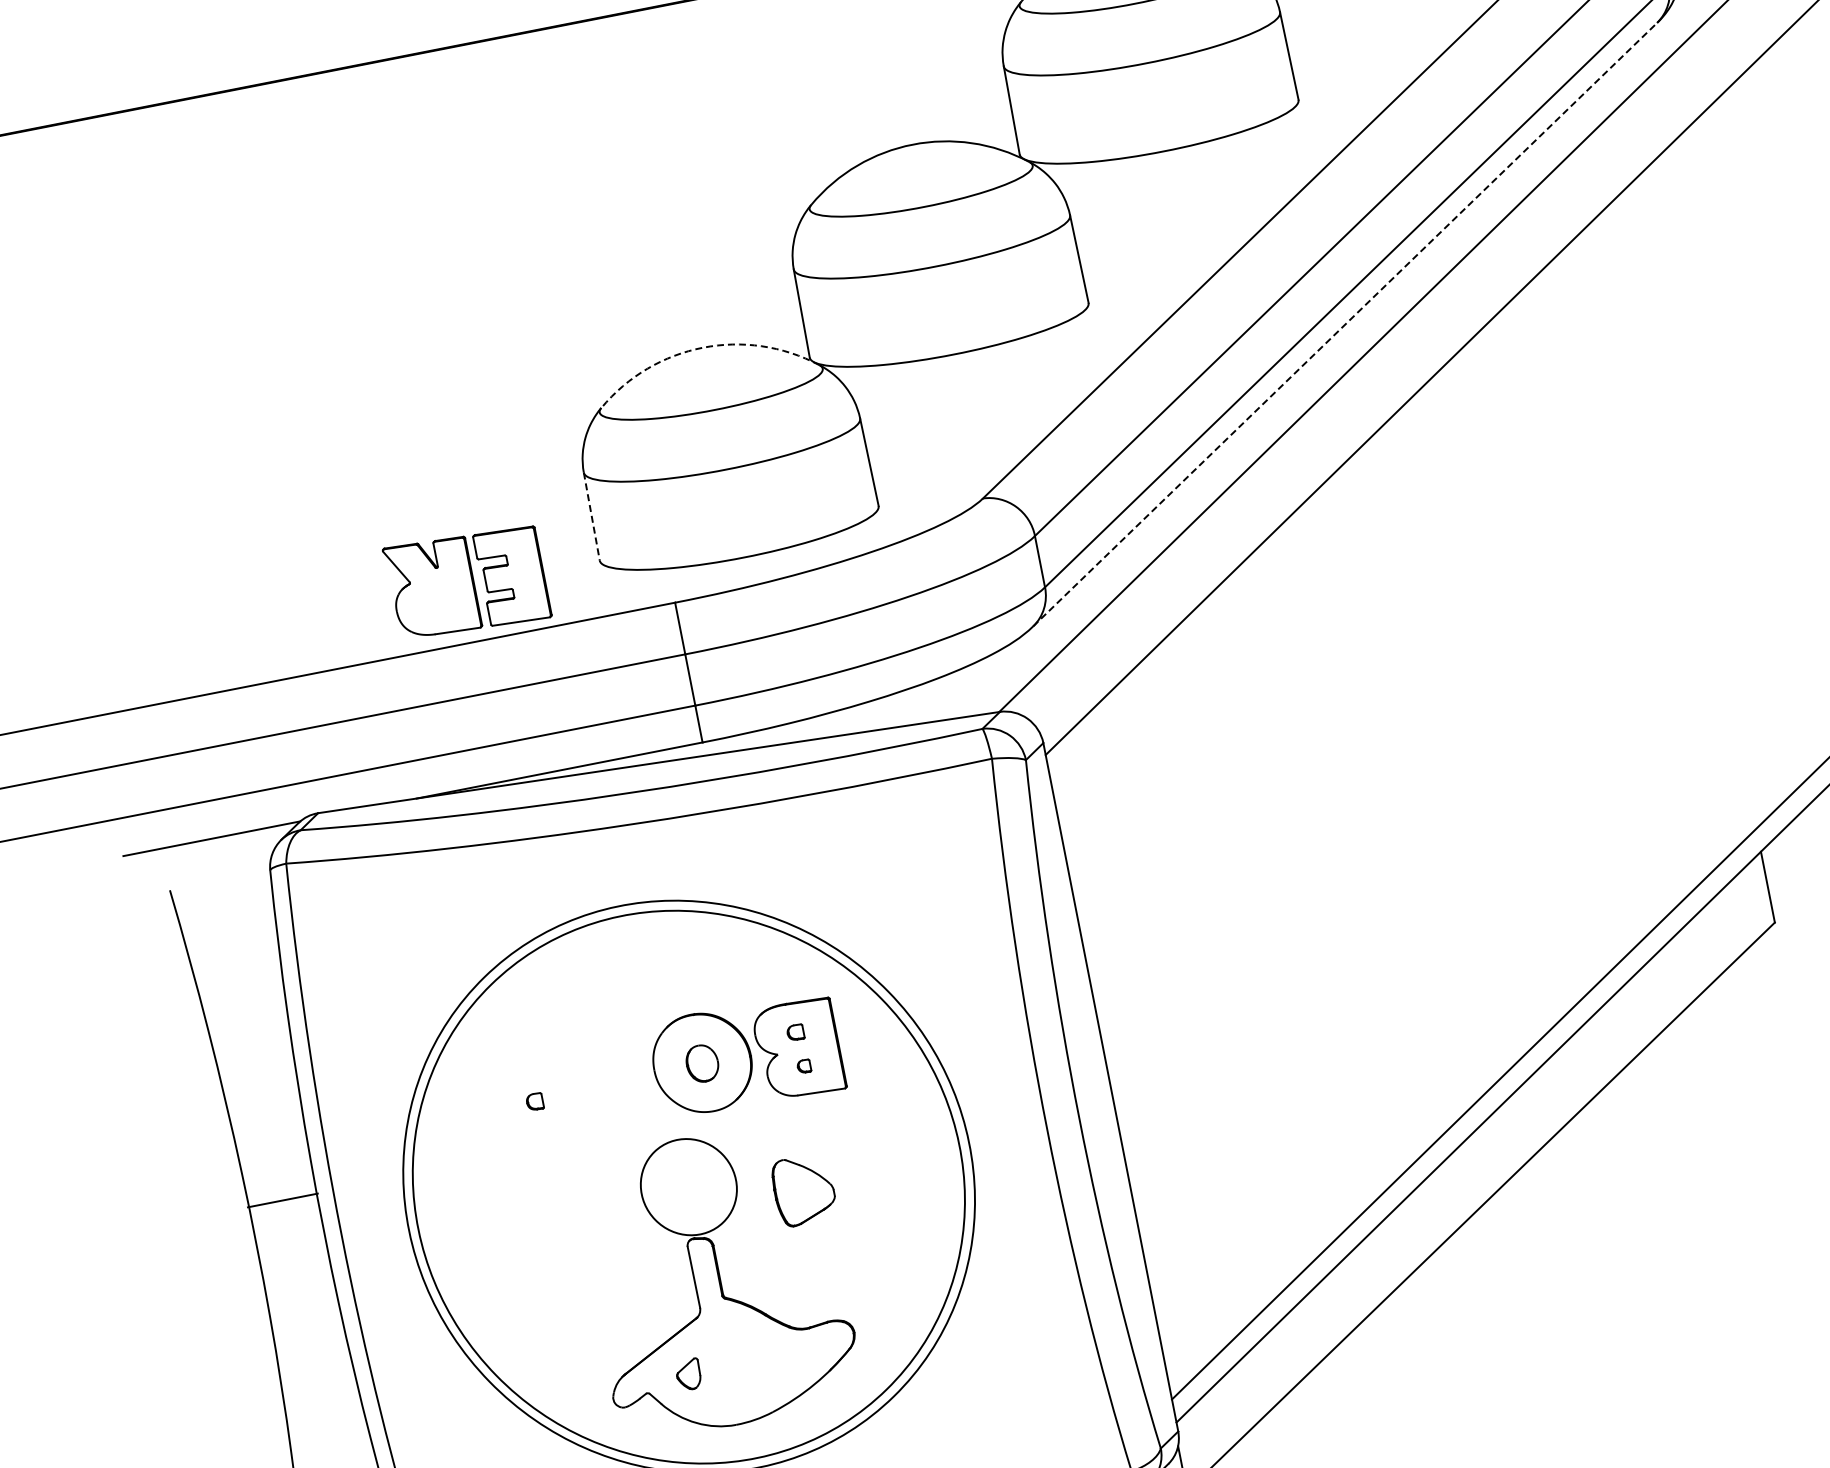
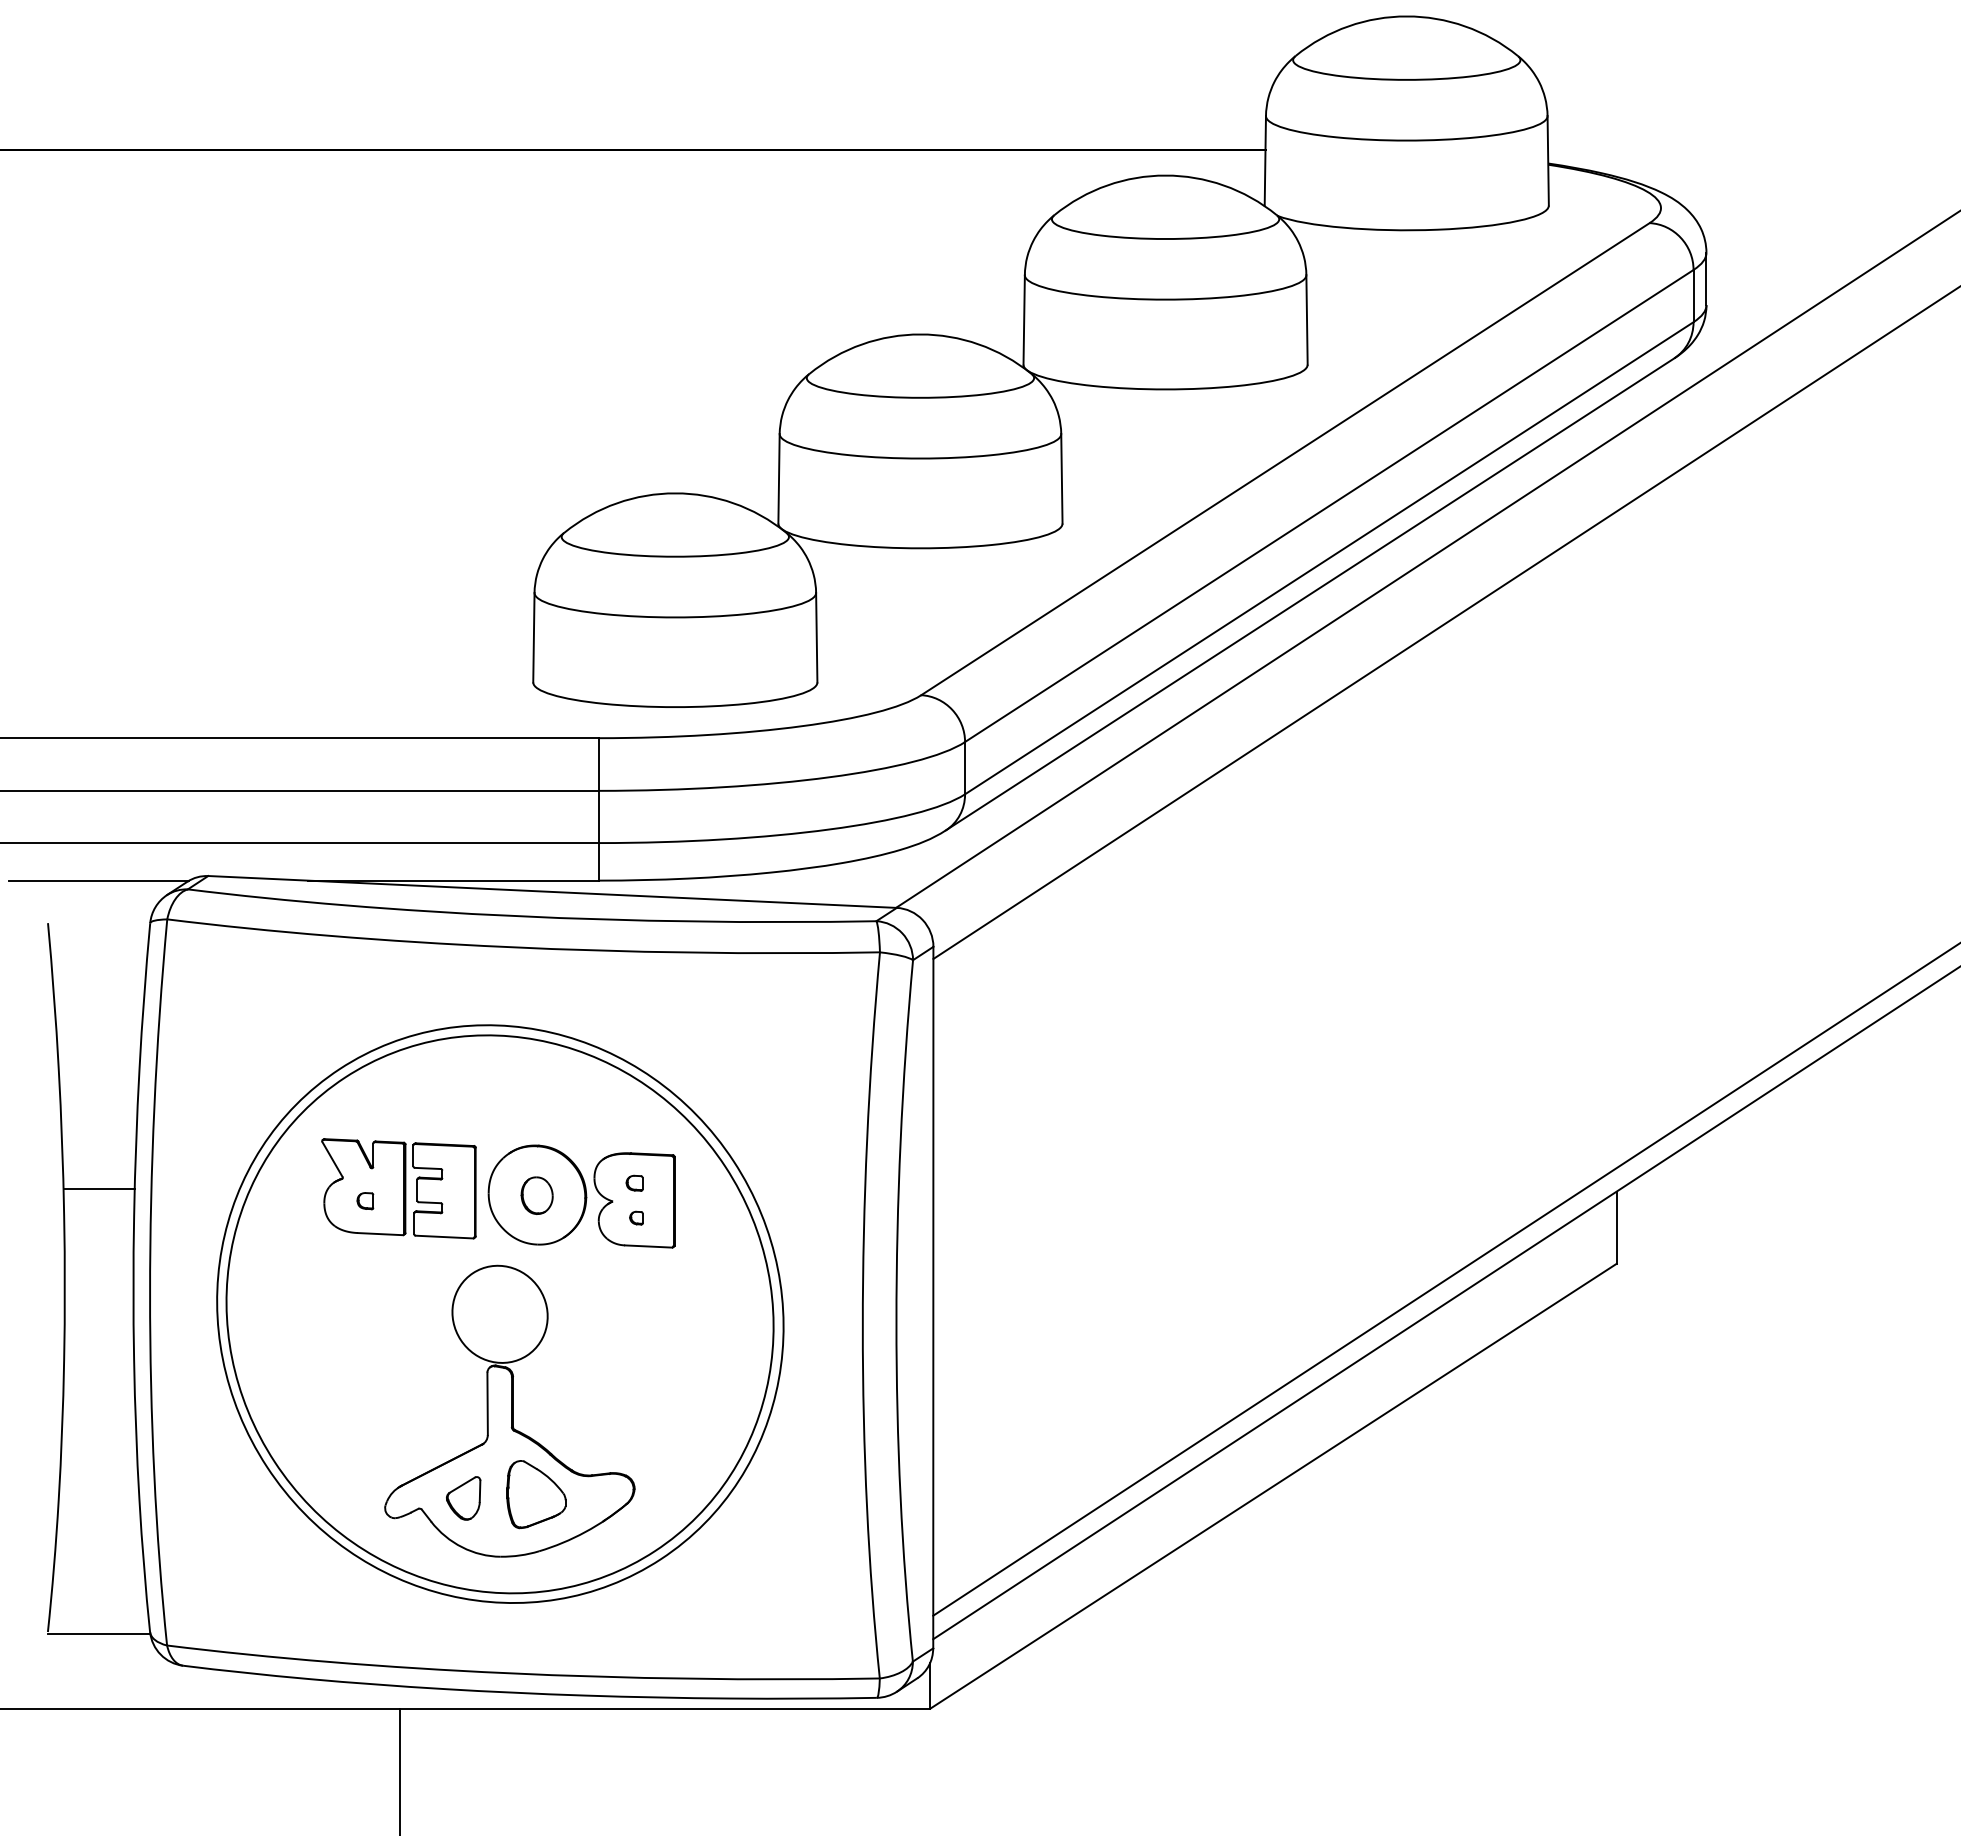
line: (1345, 324) -> (1310, 594), dashed -> solid
arc: (702, 347) -> (675, 493), dashed -> solid
line: (591, 516) -> (533, 637), dashed -> solid
part: (466, 582) -> (398, 1188), moved
part: (804, 1190) -> (536, 1494), moved
line: (282, 1200) -> (98, 1189), moved
part: (688, 1374) -> (463, 1498), size x1.43

